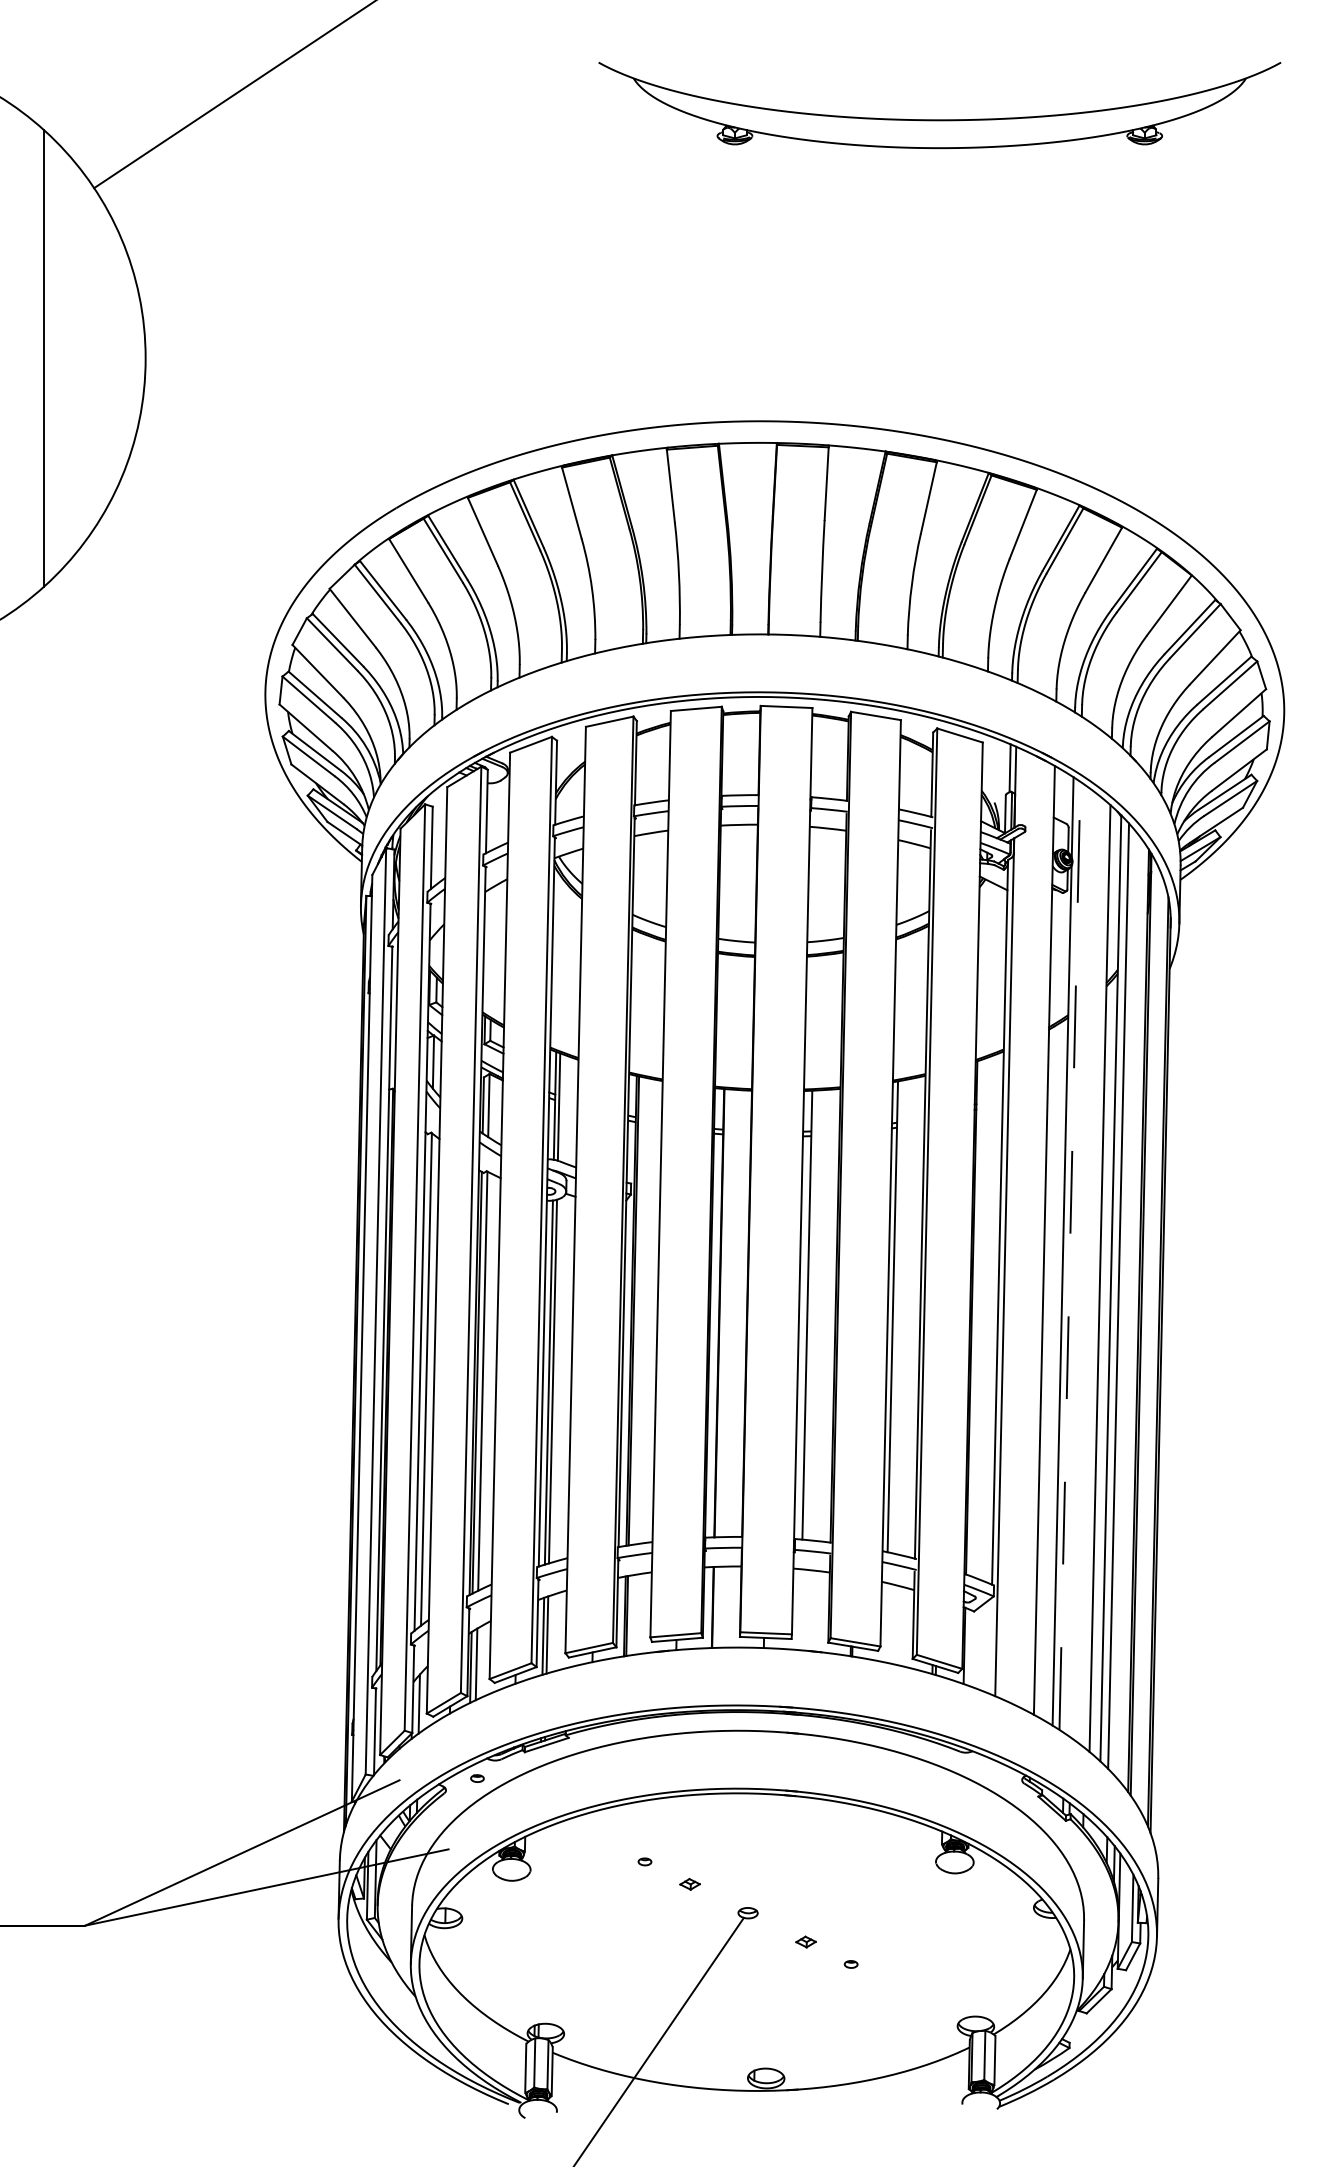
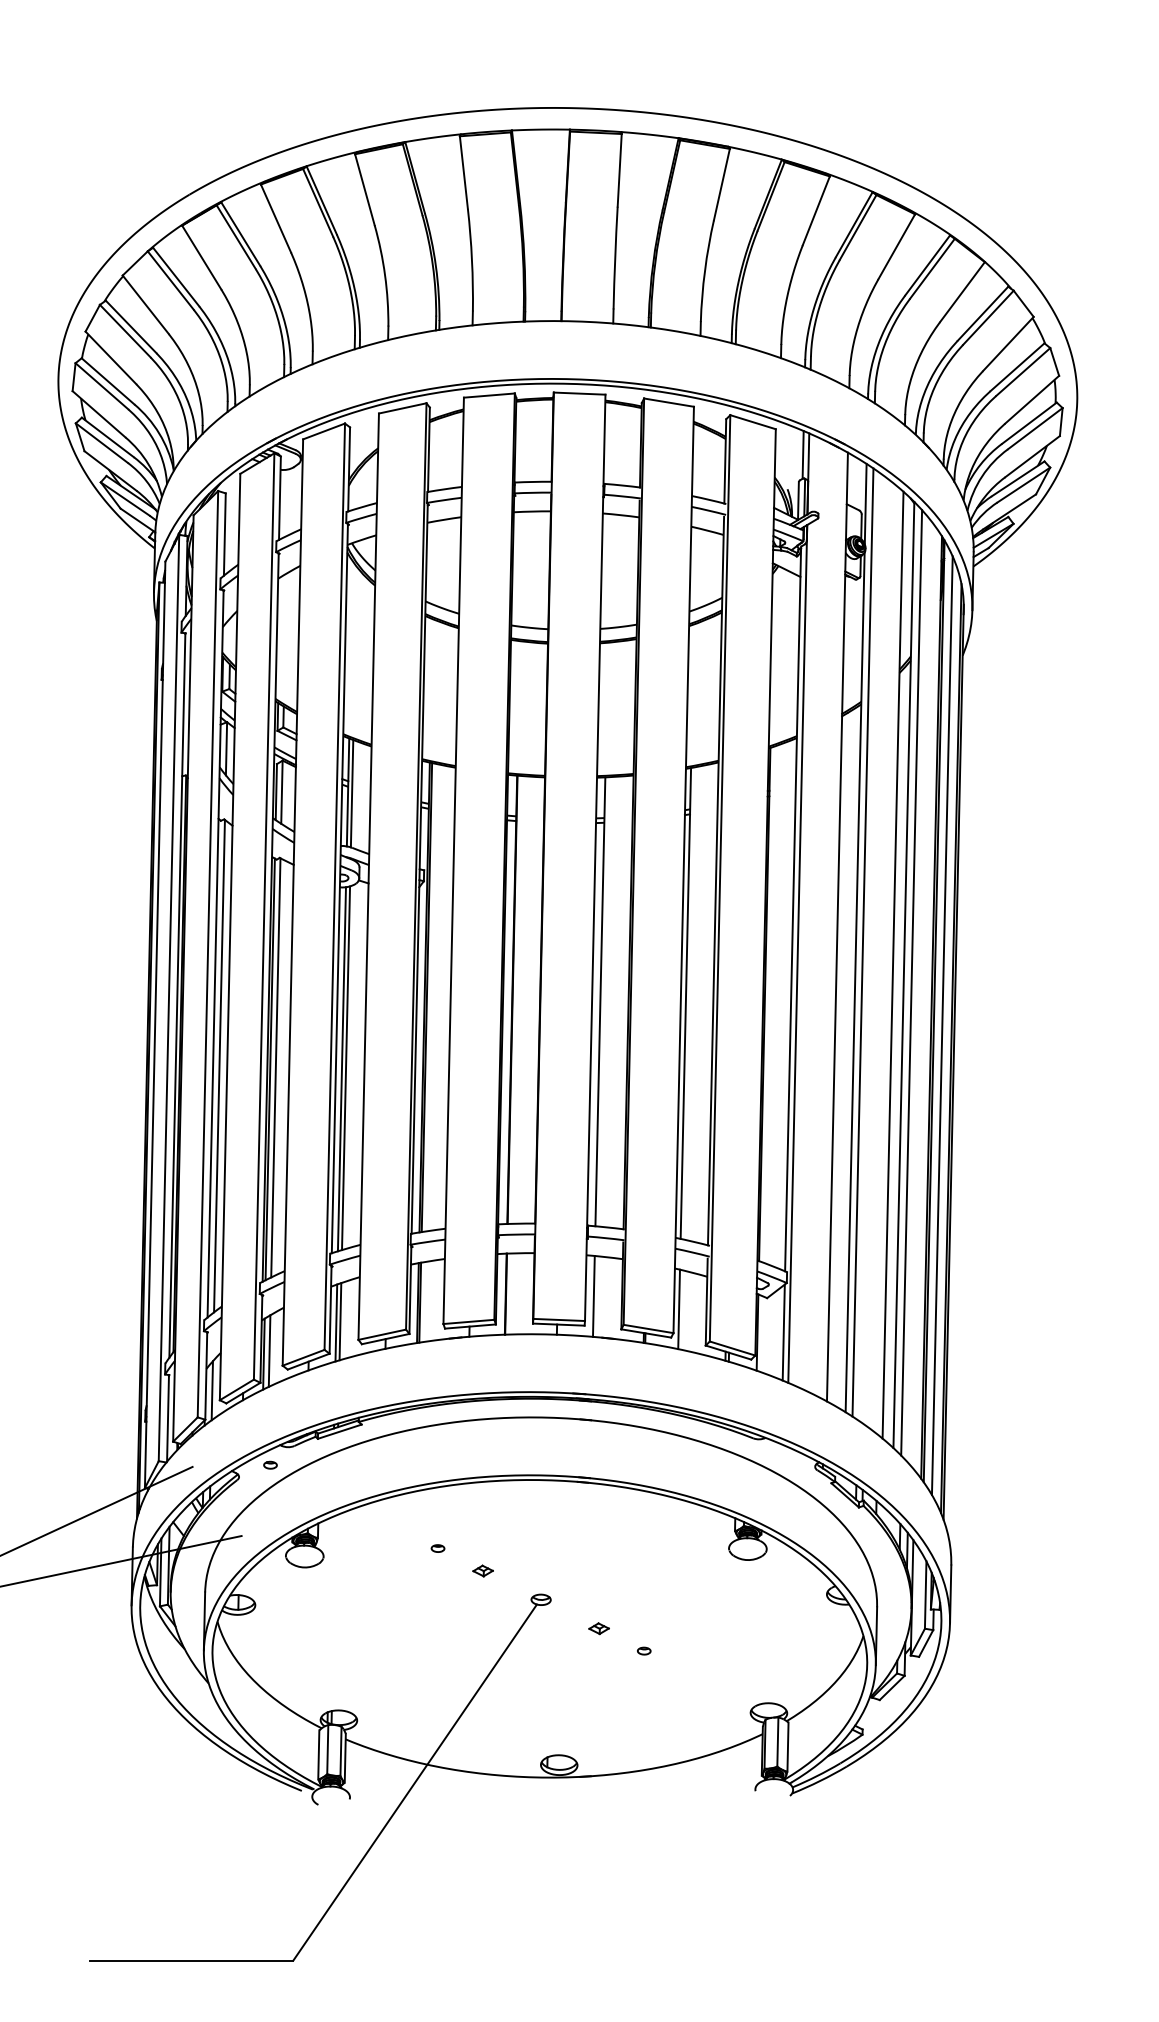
line: (1069, 1255) -> (862, 942), dashed -> solid
line: (1148, 1338) -> (941, 1025), added
line: (800, 1609) -> (593, 1296), added
line: (885, 1622) -> (678, 1309), added
line: (990, 1645) -> (783, 1332), added

